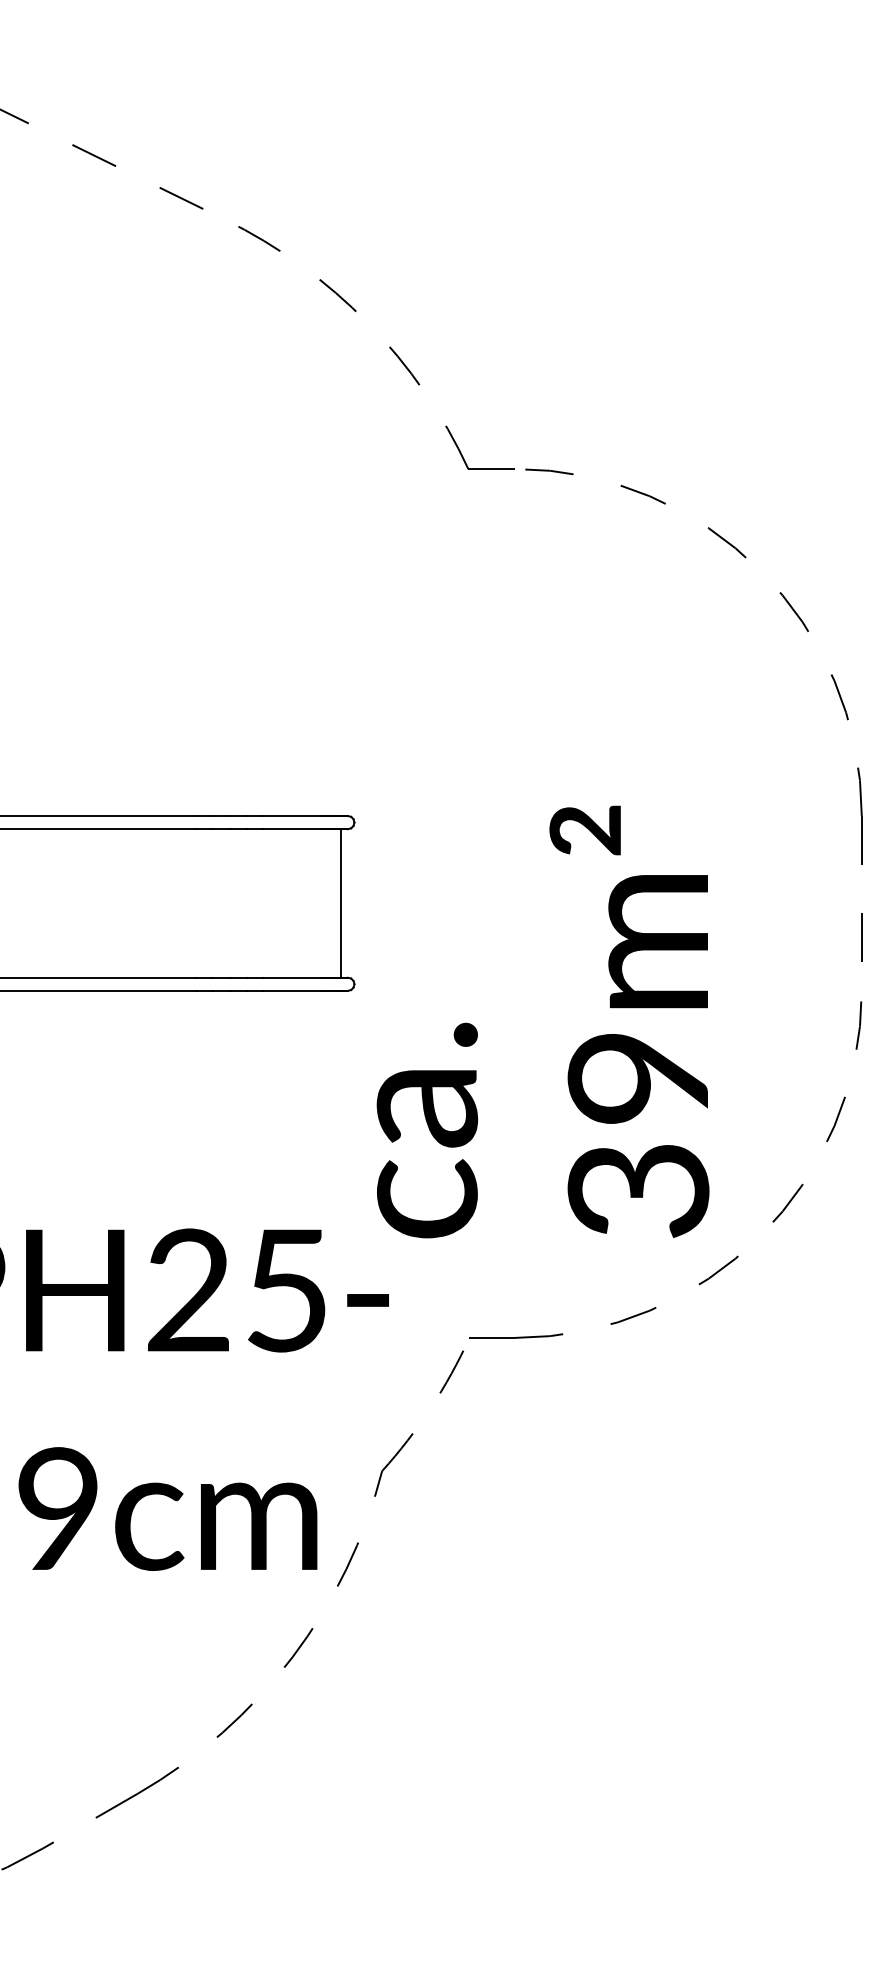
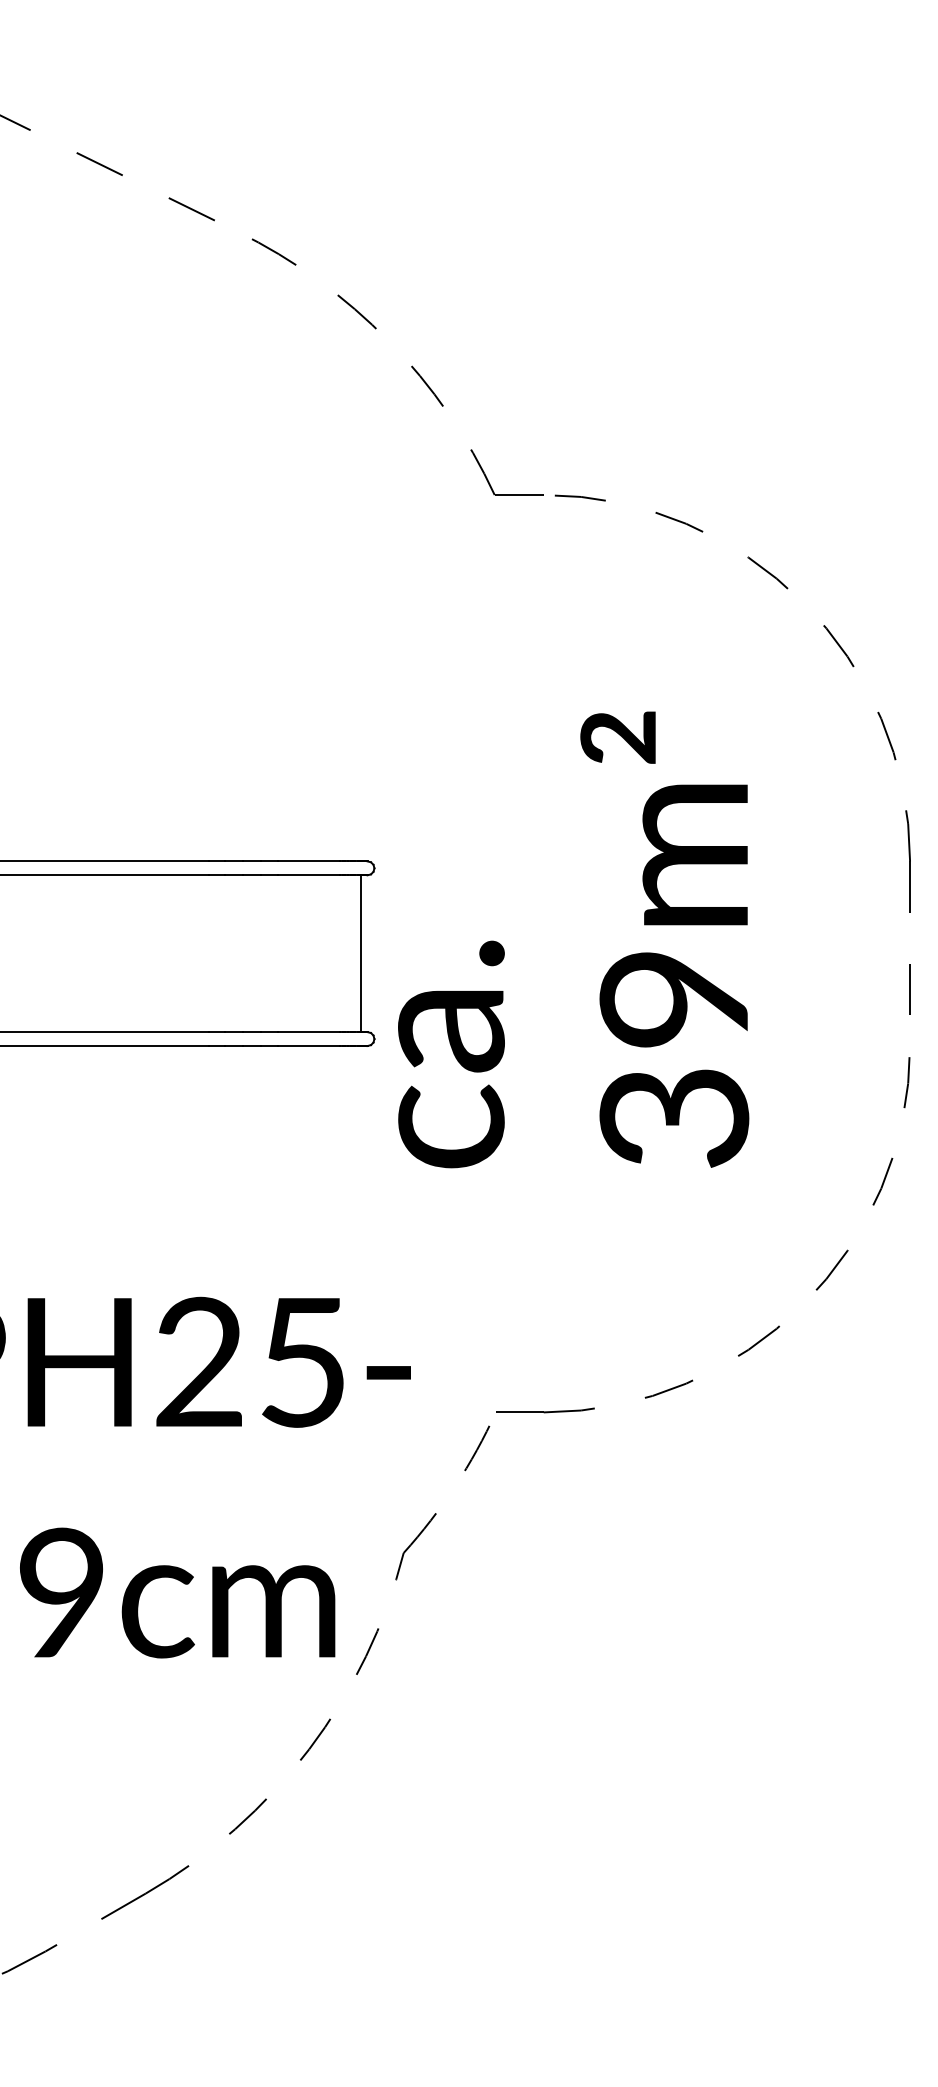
text: (542, 1021) -> (573, 939), moved

